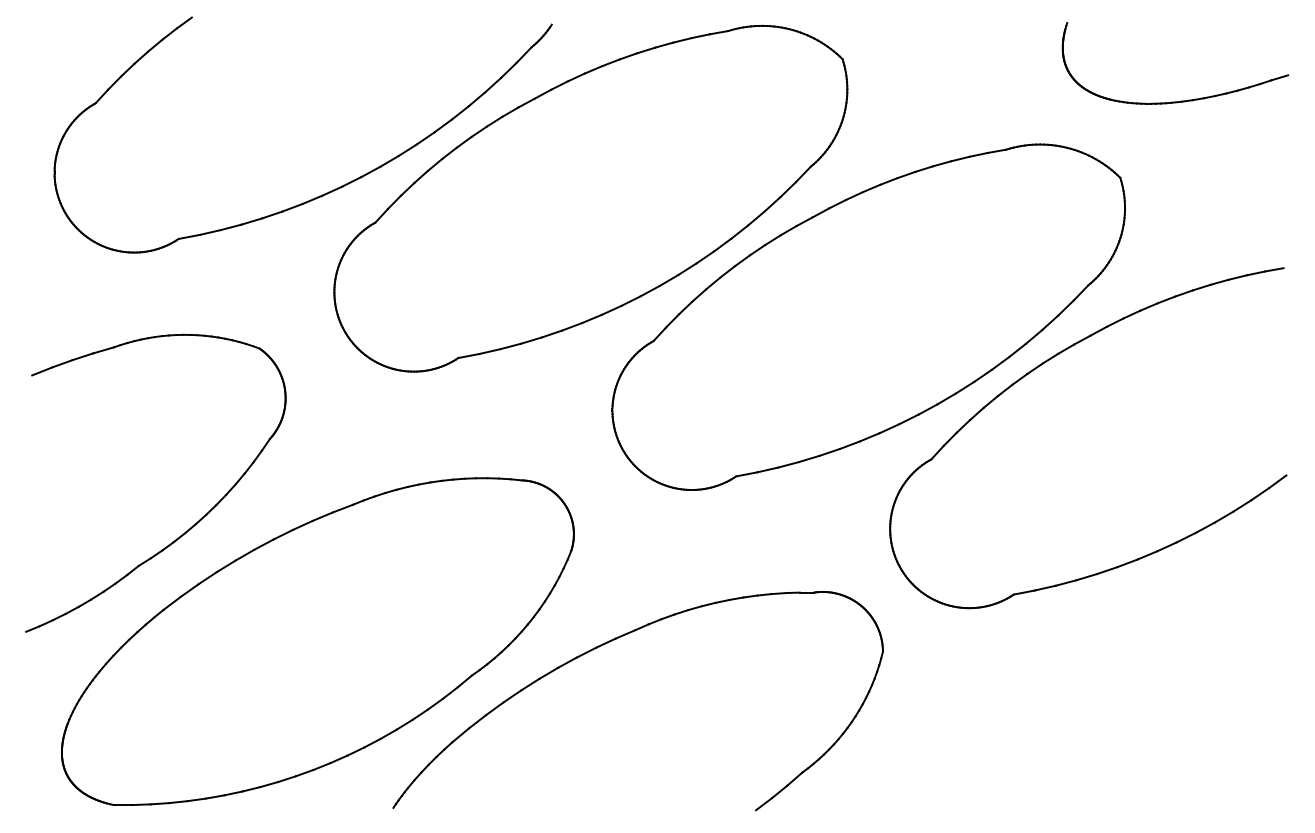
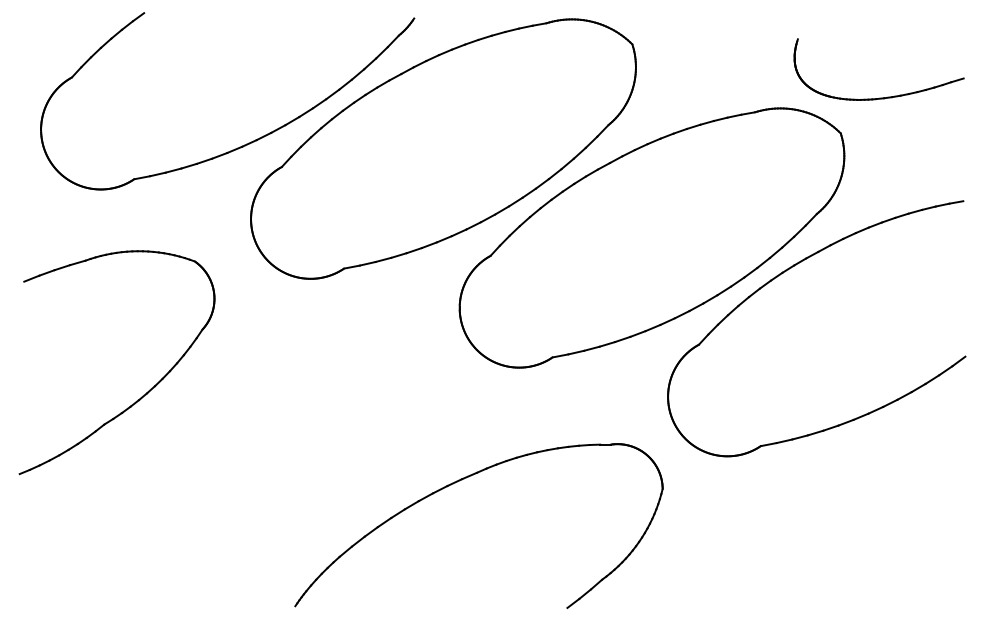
part: (1175, 100) -> (879, 97), moved
part: (317, 640) -> (238, 480), removed

